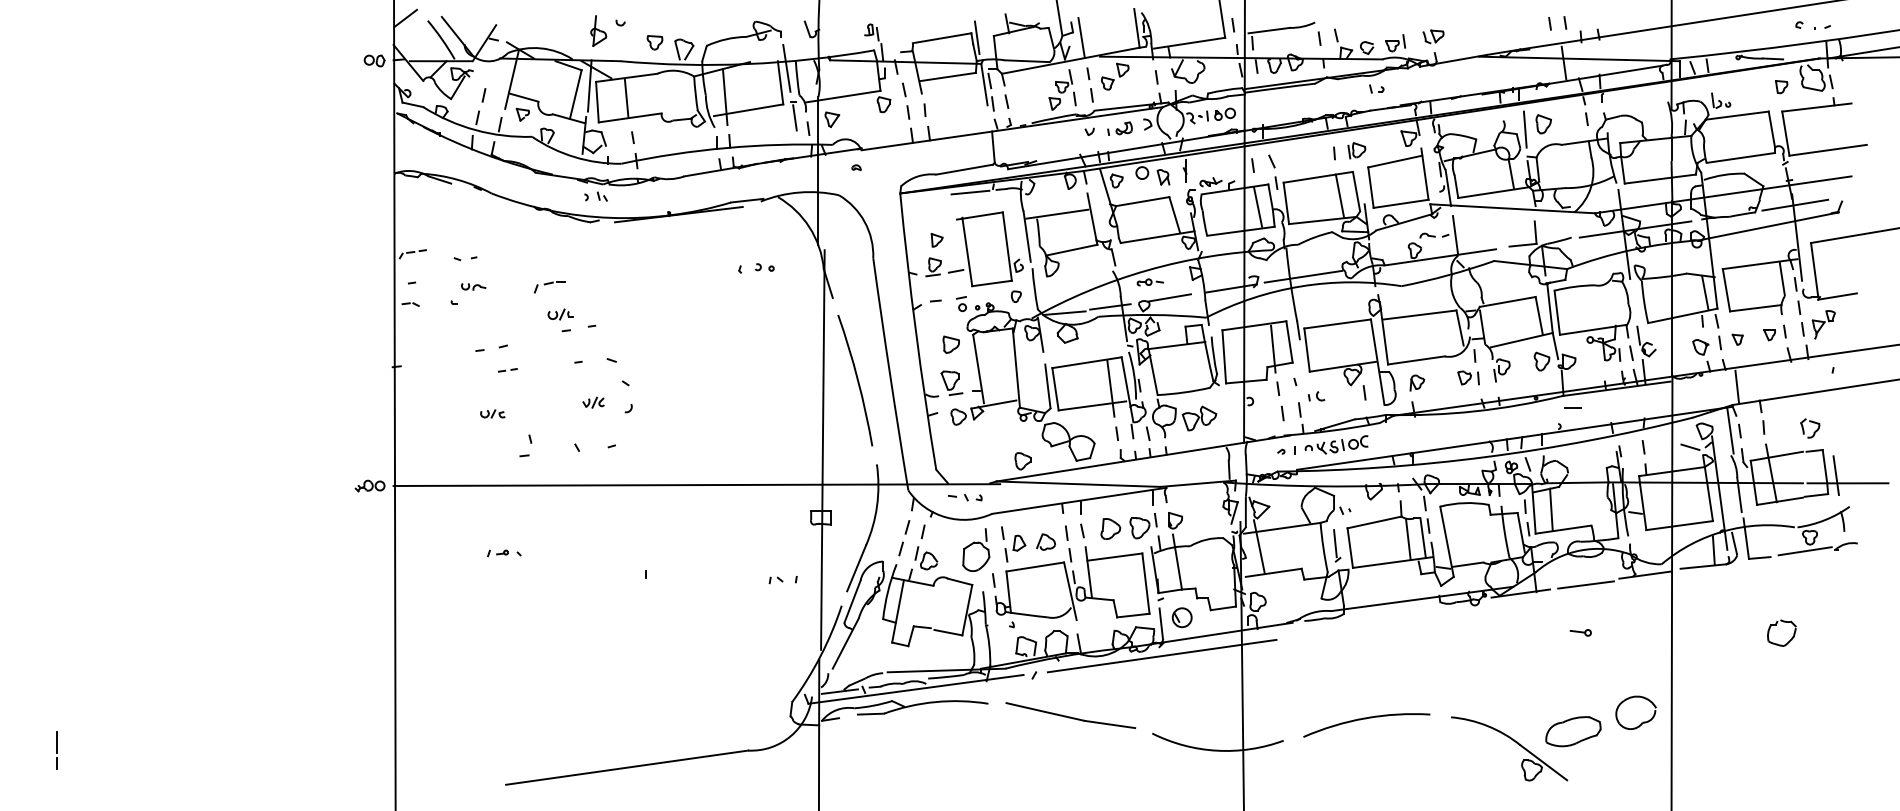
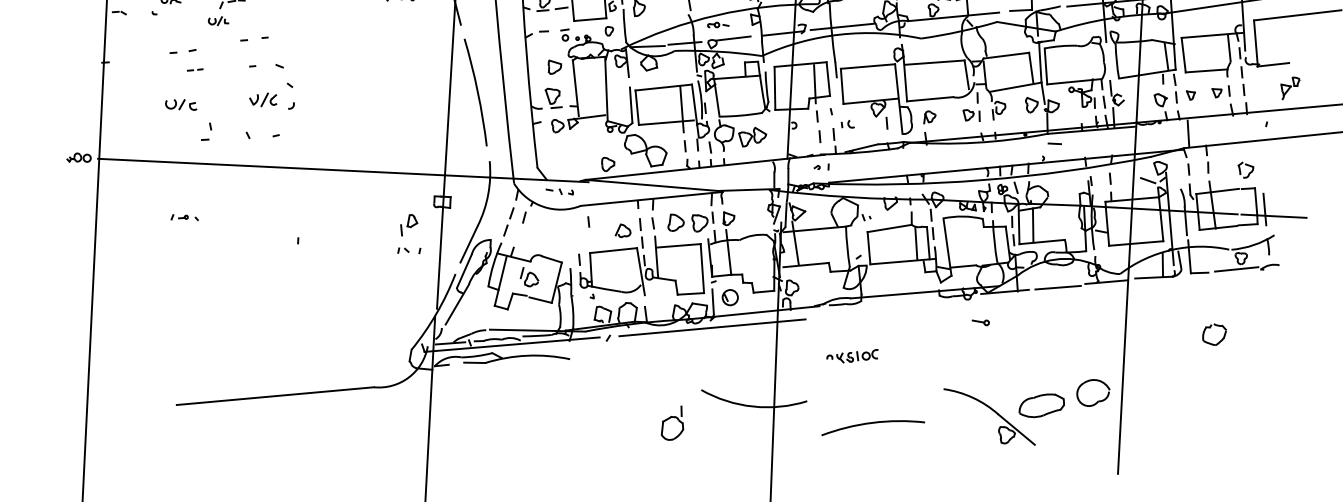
part: (560, 314) -> (218, 21), moved
part: (1823, 324) -> (1289, 88), moved
part: (593, 402) -> (263, 99), size x1.6
part: (492, 413) -> (181, 104), size x1.6
line: (1730, 430) -> (1181, 168), removed
part: (1336, 444) -> (852, 355), moved
line: (1335, 543) -> (857, 243), removed
part: (1015, 548) -> (409, 225), moved
part: (976, 549) -> (673, 422), moved
part: (926, 558) -> (529, 277), moved
part: (1580, 632) -> (980, 322), moved
part: (1070, 715) -> (635, 372), removed
arc: (1366, 719) -> (873, 423), moved

